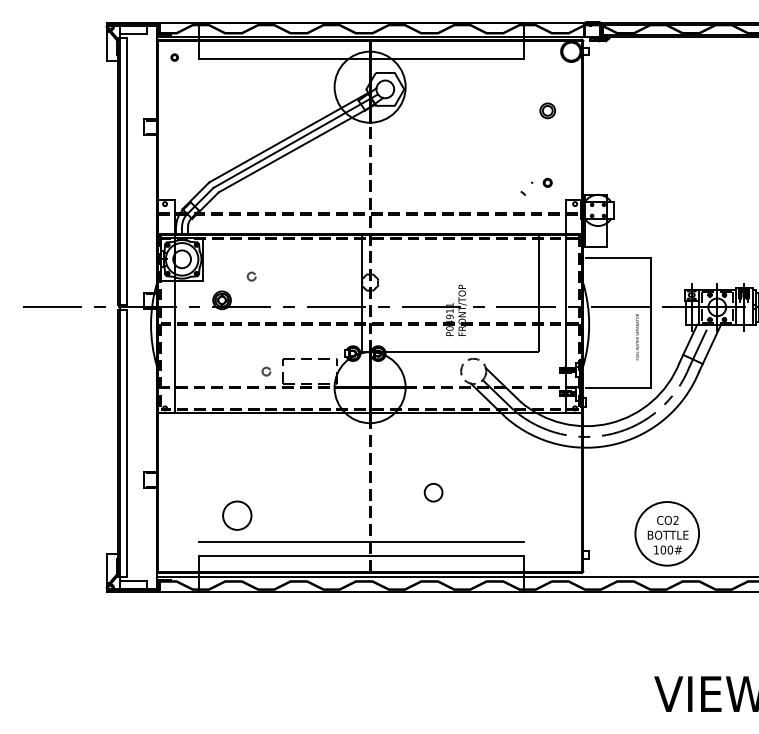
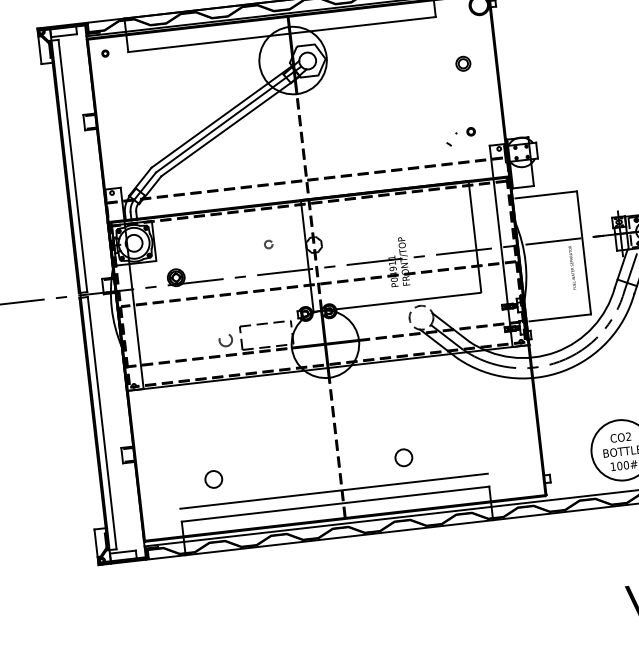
circle: (251, 276) -> (268, 244), moved
circle: (266, 371) -> (225, 340), size x1.67
circle: (433, 492) -> (403, 457), moved
circle: (237, 515) -> (213, 479), size x0.62

